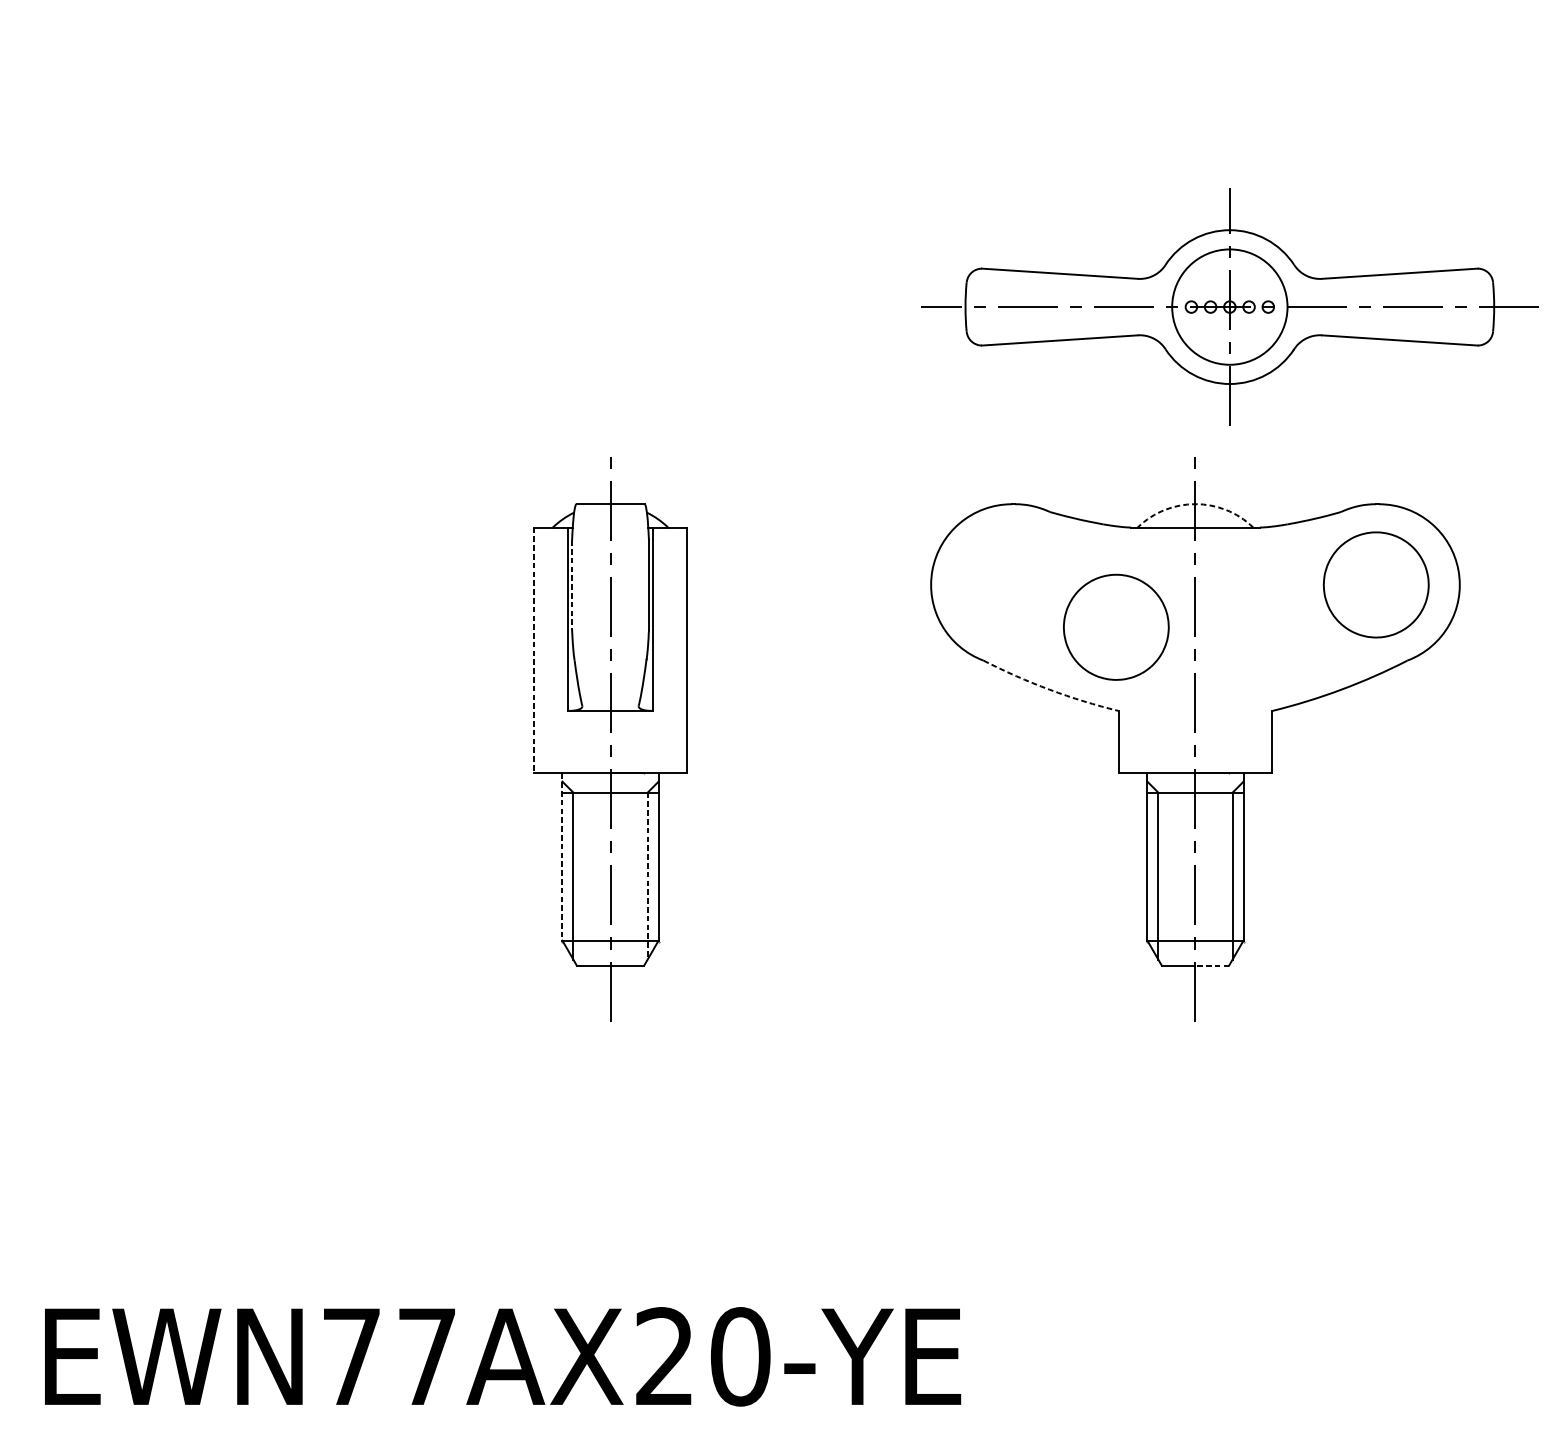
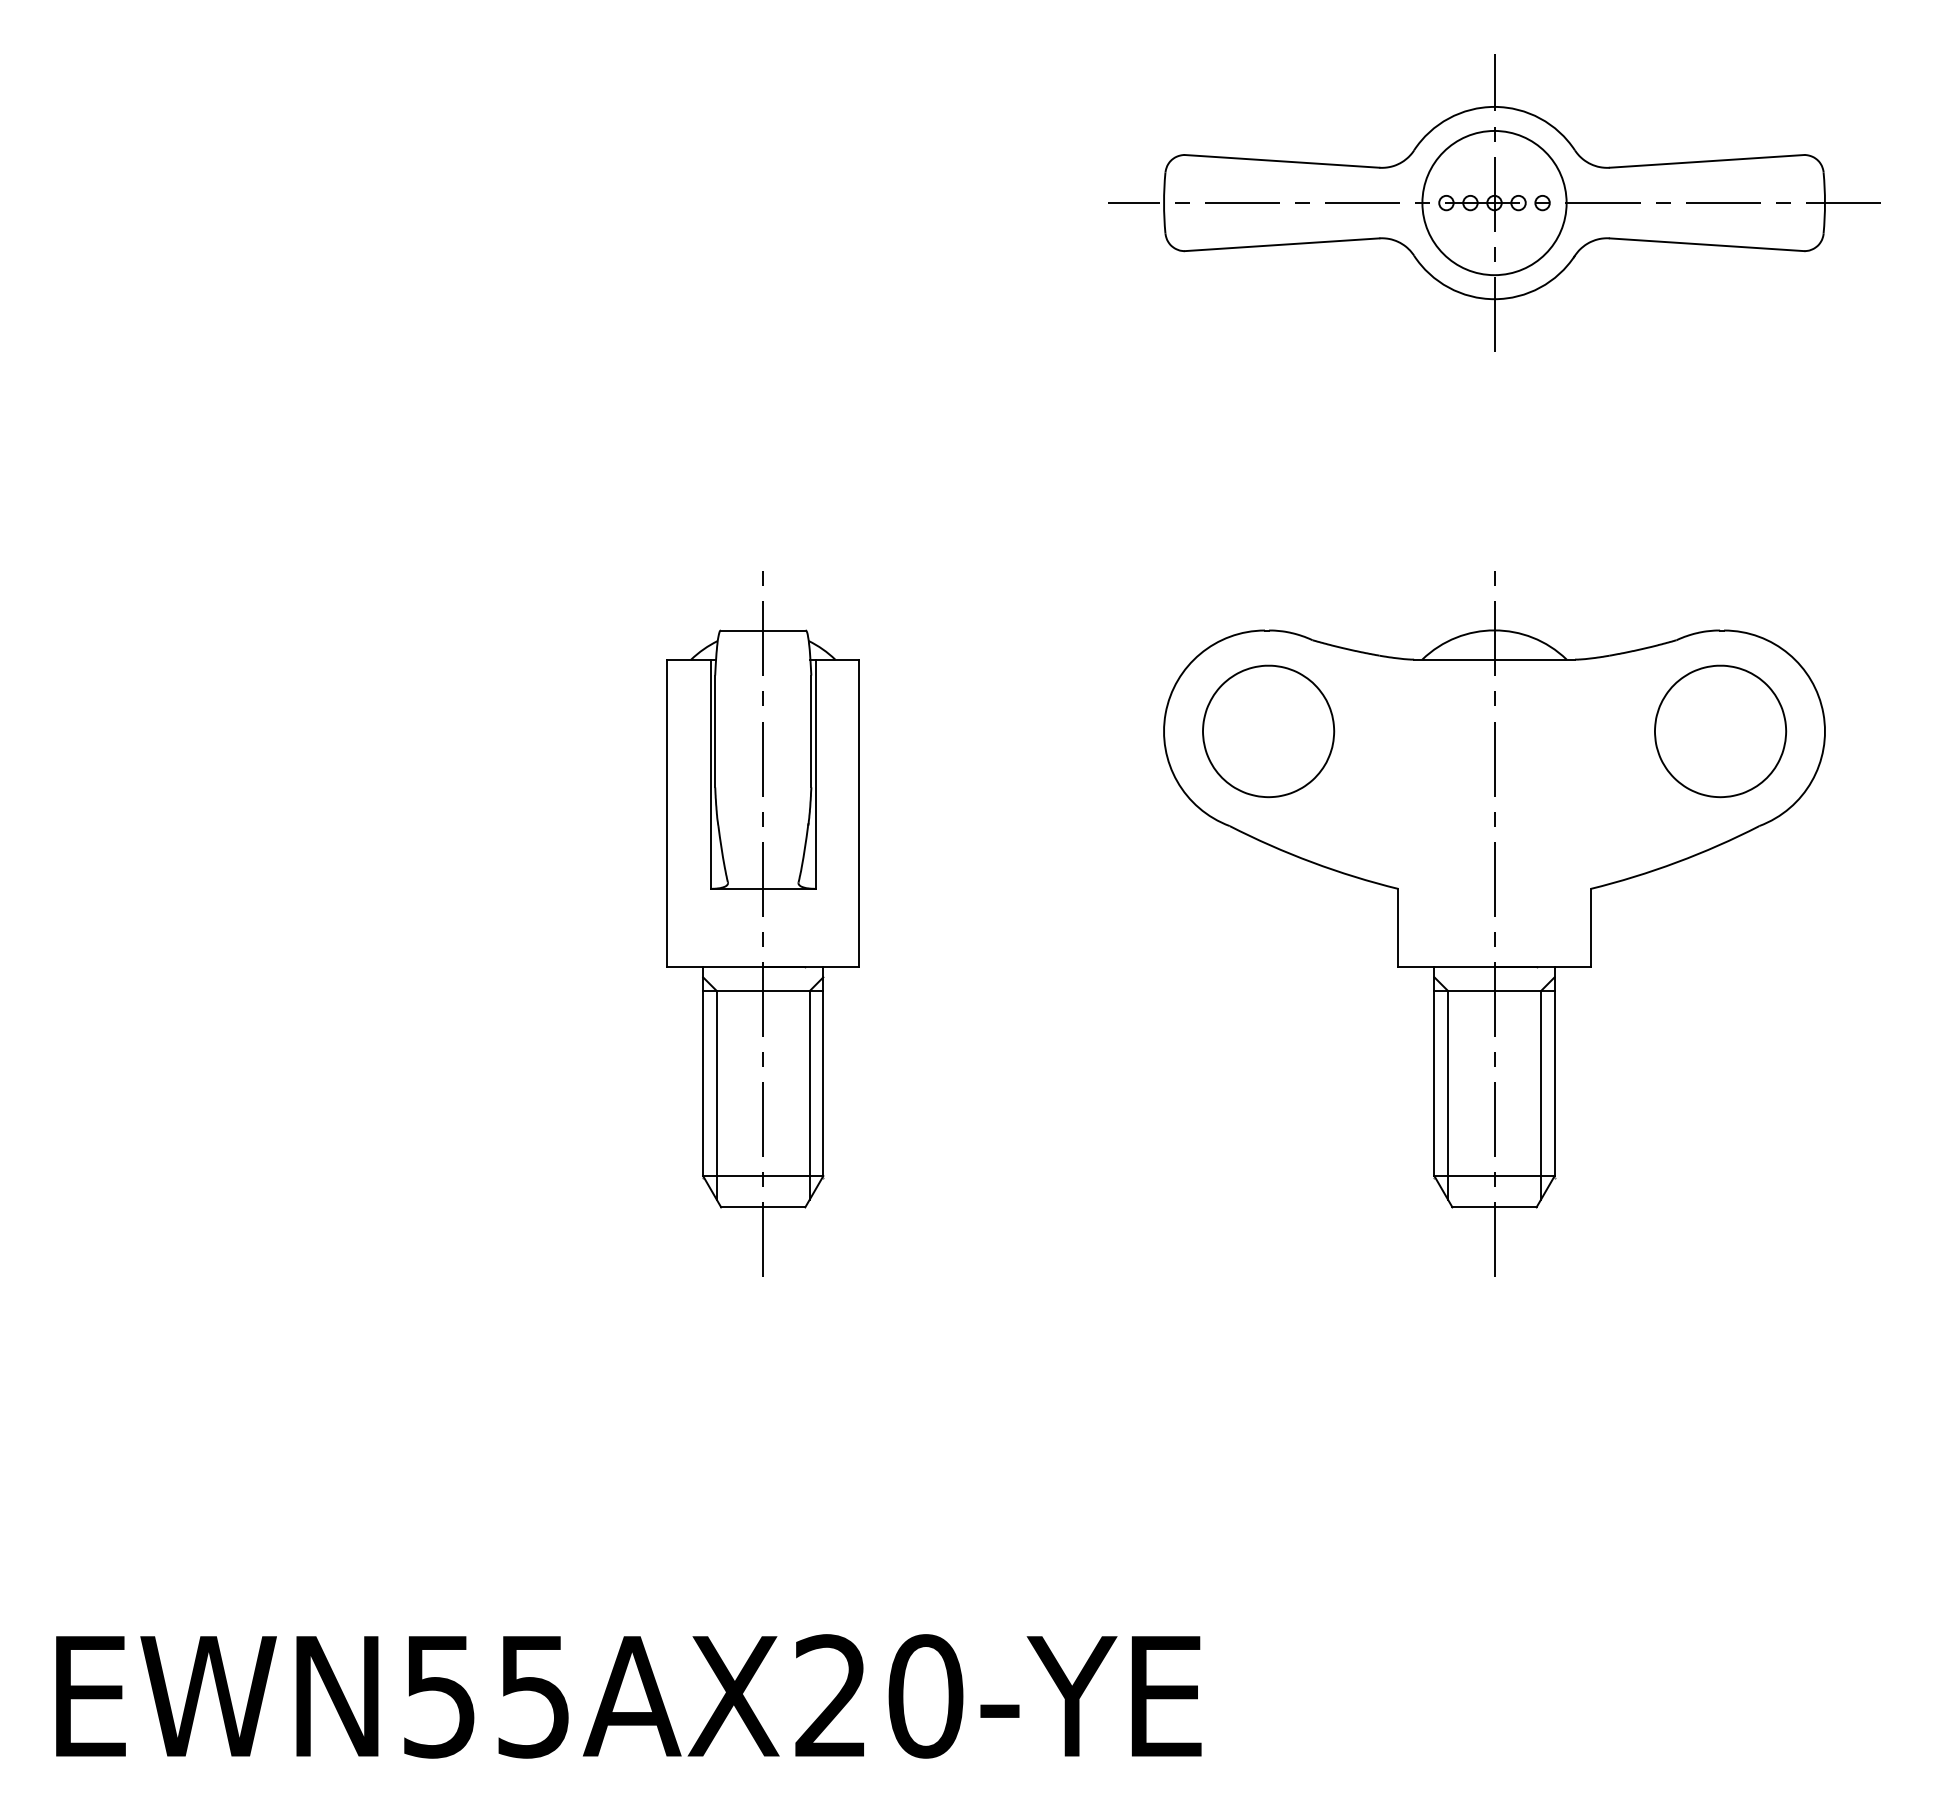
part: (1229, 306) -> (1494, 202), moved
arc: (1195, 504) -> (1494, 630), dashed -> solid
line: (572, 585) -> (715, 731), dashed -> solid
part: (1116, 627) -> (1268, 731), moved
line: (533, 650) -> (667, 813), dashed -> solid
arc: (1049, 689) -> (1312, 862), dashed -> solid
line: (562, 856) -> (703, 1071), dashed -> solid
line: (647, 876) -> (809, 1095), dashed -> solid
line: (1212, 965) -> (1515, 1207), dashed -> solid
text: (389, 1357) -> (486, 1697), EWN77AX20-YE -> EWN55AX20-YE

